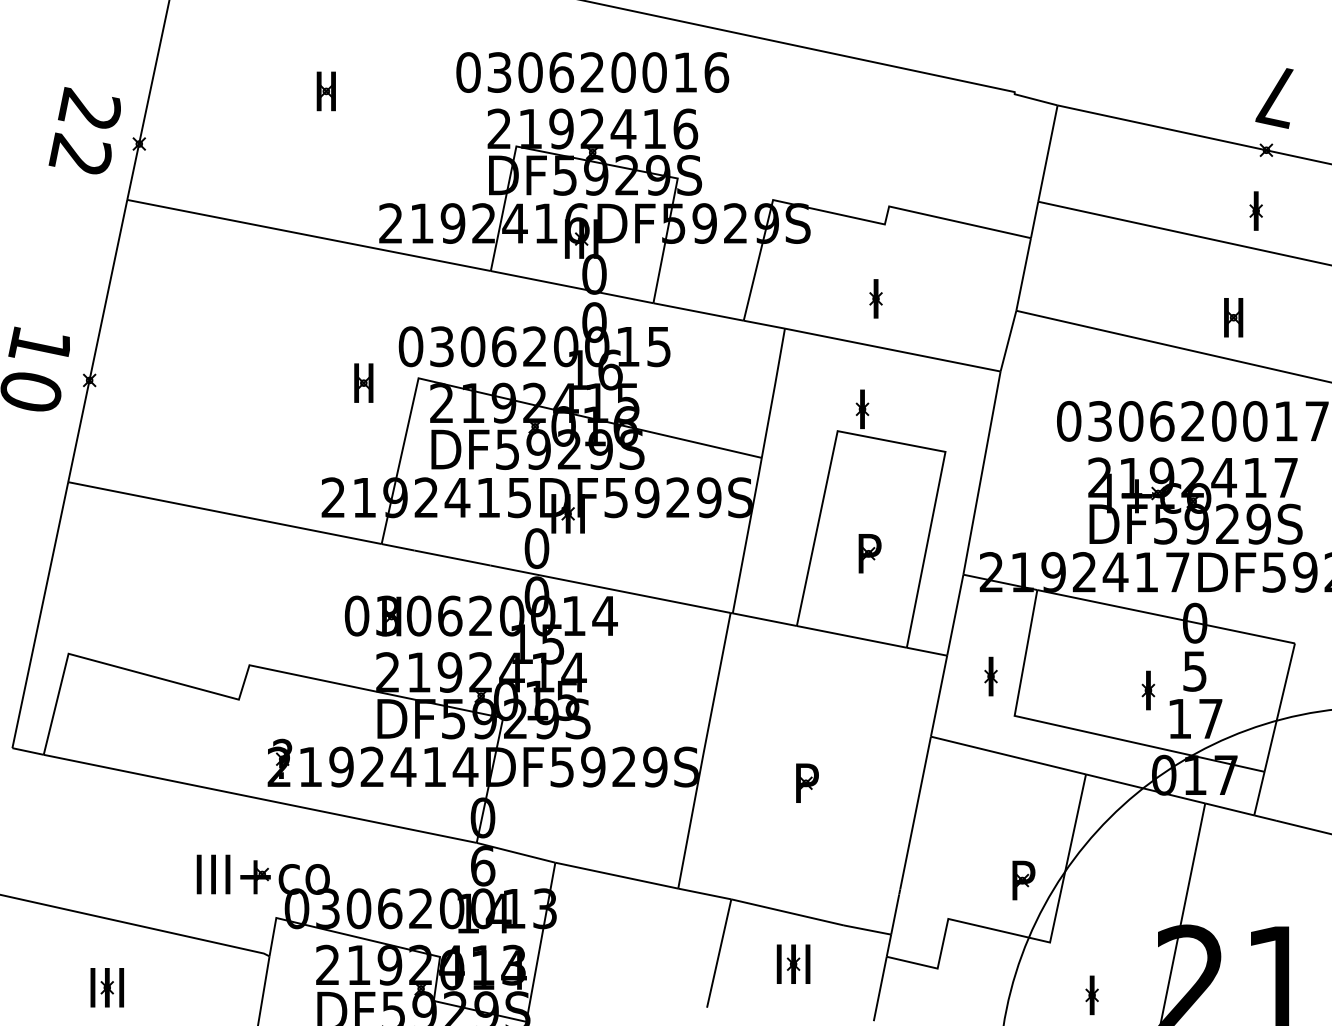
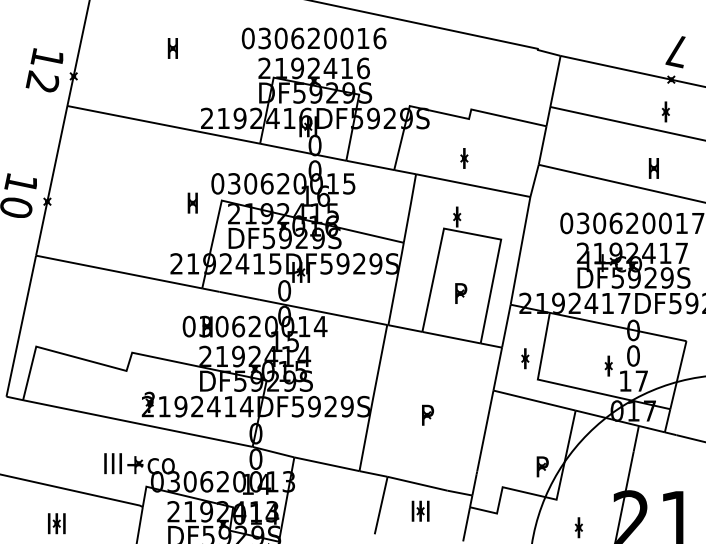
text: (87, 108) -> (46, 57), 22 -> 12
text: (1195, 670) -> (633, 355), 5 -> 0
text: (482, 864) -> (255, 458), 6 -> 0

